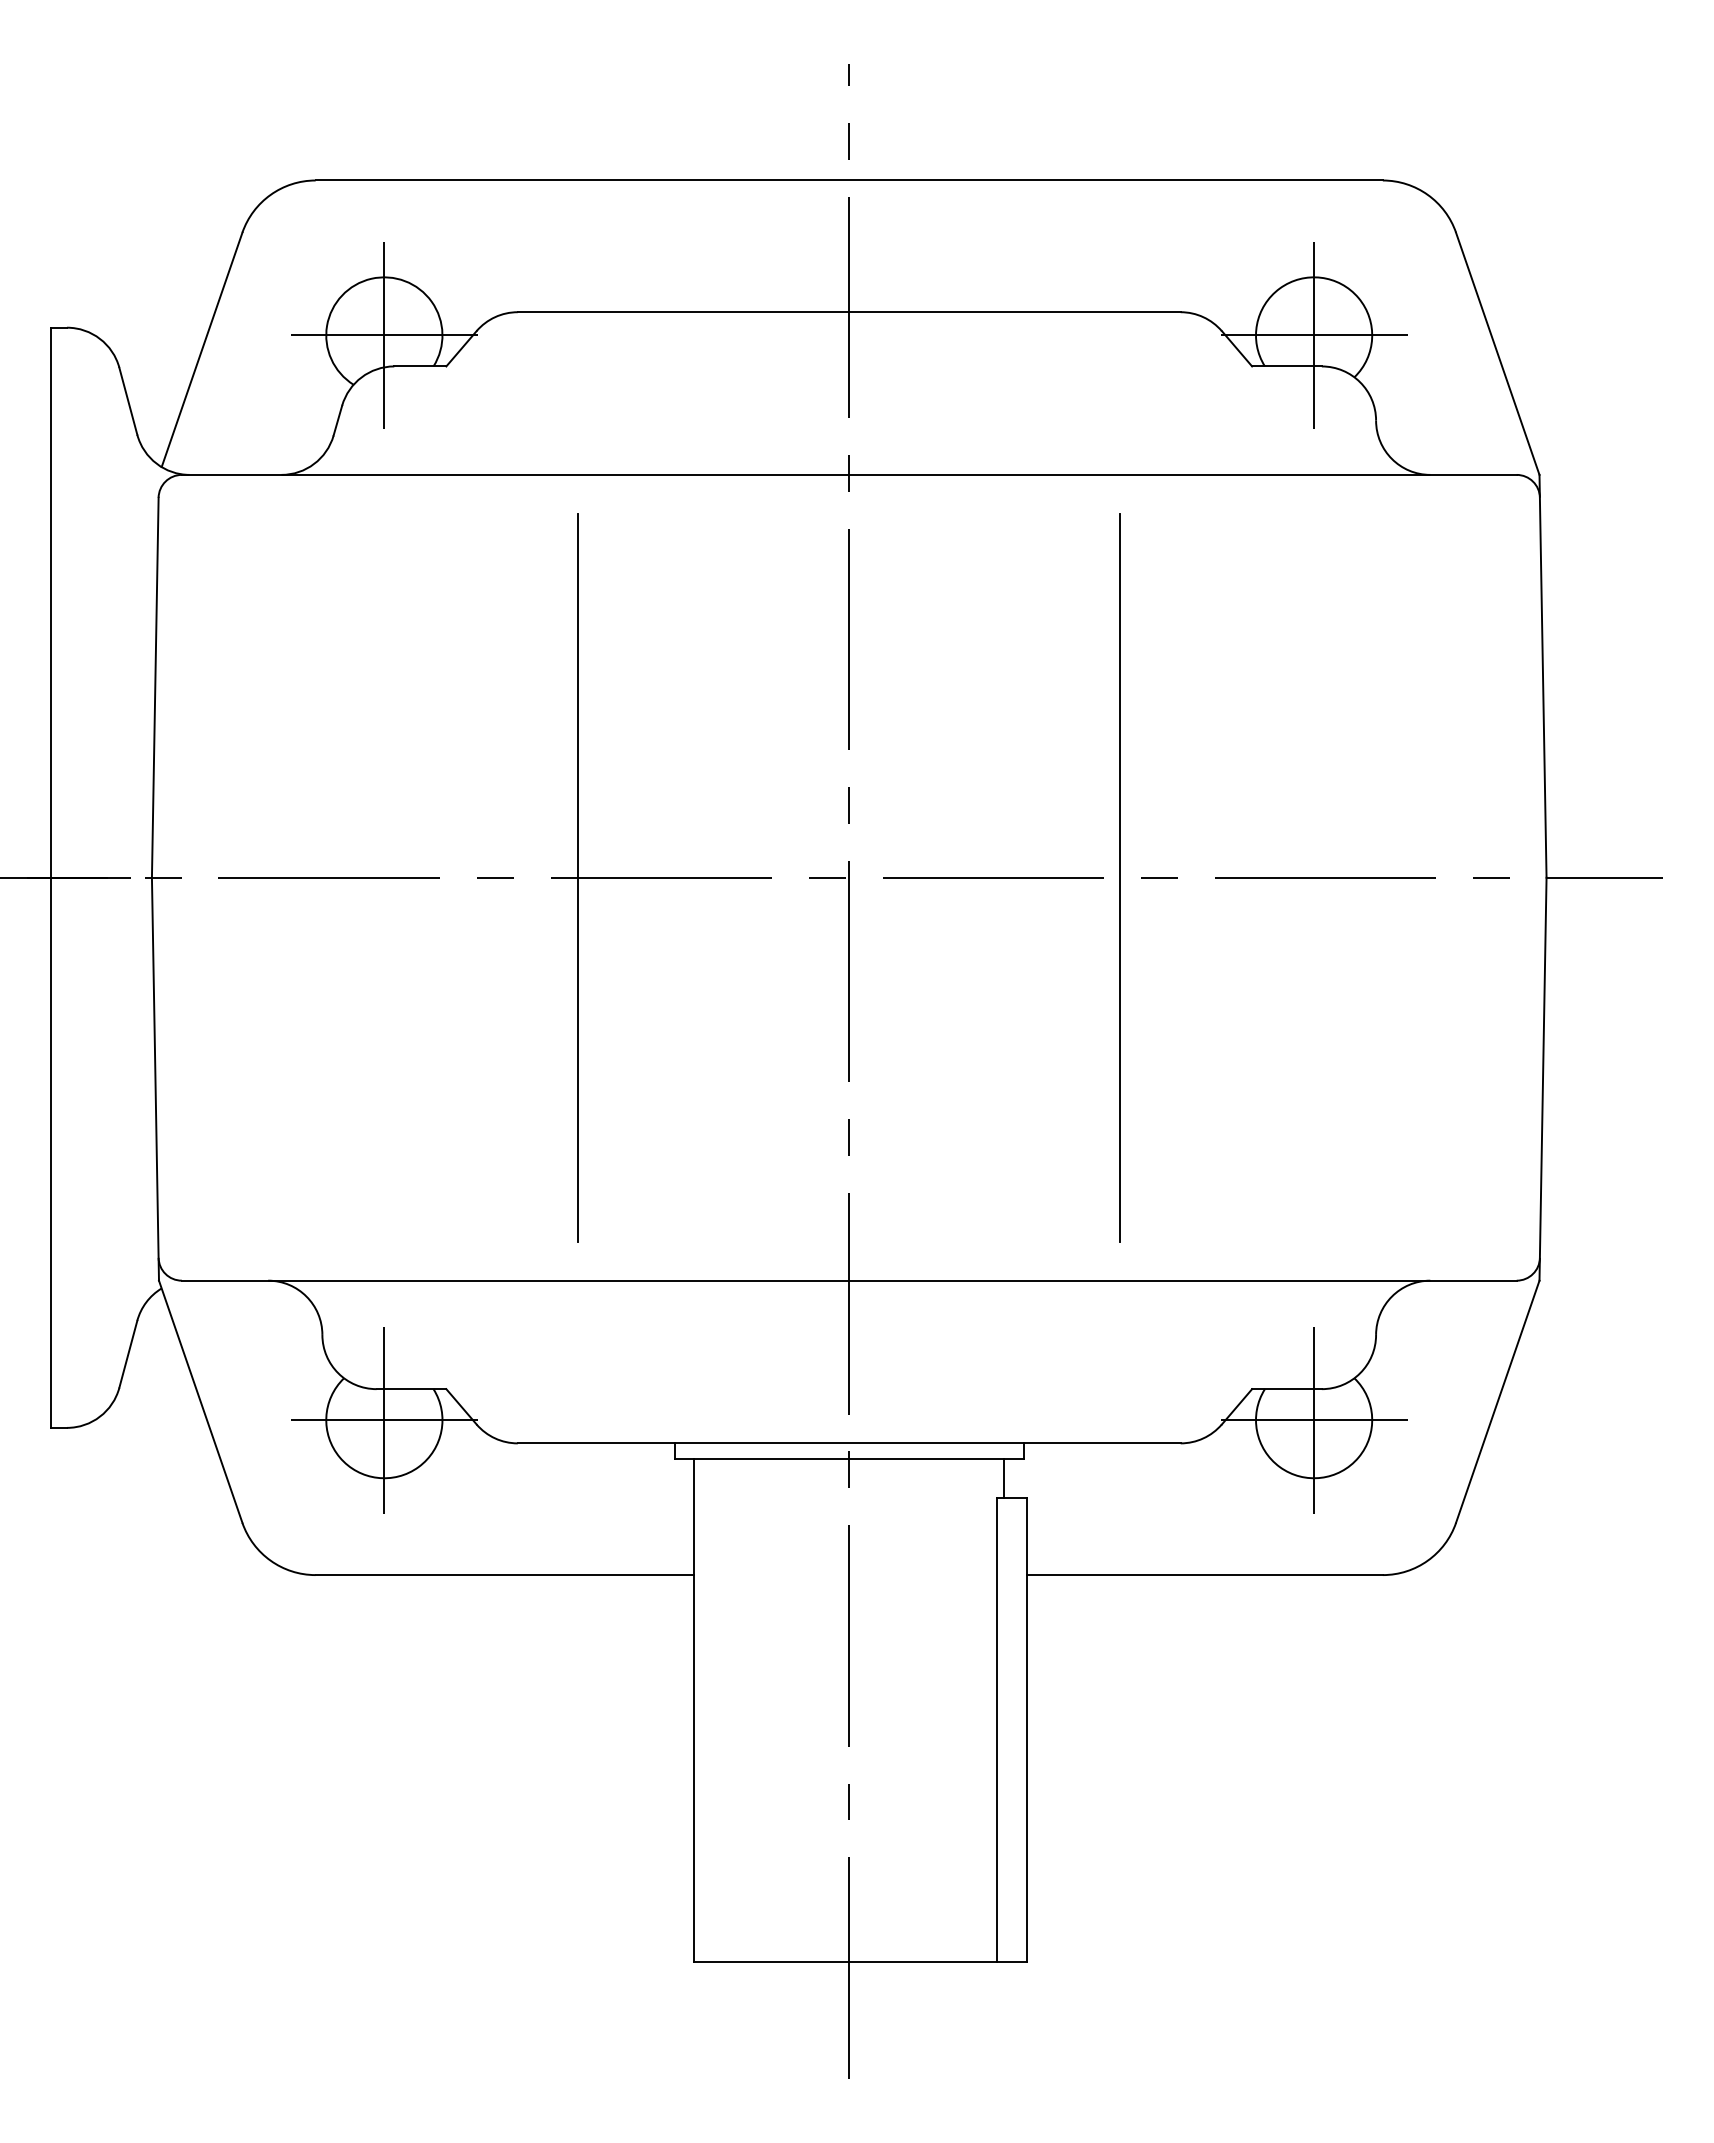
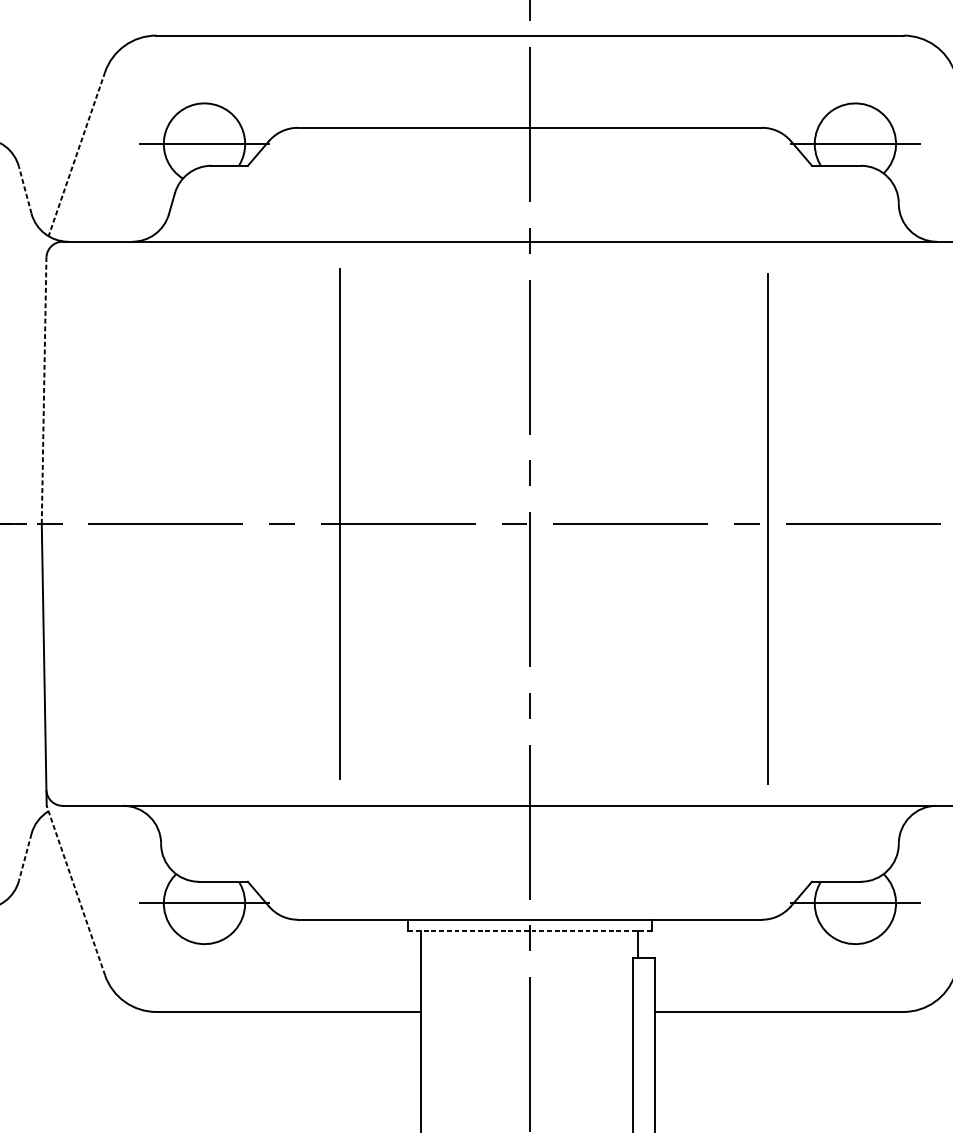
line: (384, 334) -> (204, 143), removed
line: (1314, 334) -> (855, 143), removed
line: (202, 349) -> (77, 153), solid -> dashed
line: (128, 401) -> (25, 190), solid -> dashed
line: (155, 687) -> (44, 390), solid -> dashed
line: (1119, 877) -> (767, 528), moved
line: (128, 1354) -> (25, 857), solid -> dashed
line: (200, 1401) -> (75, 890), solid -> dashed
line: (384, 1419) -> (204, 903), removed
line: (1314, 1419) -> (855, 903), removed
line: (848, 1458) -> (529, 930), solid -> dashed

